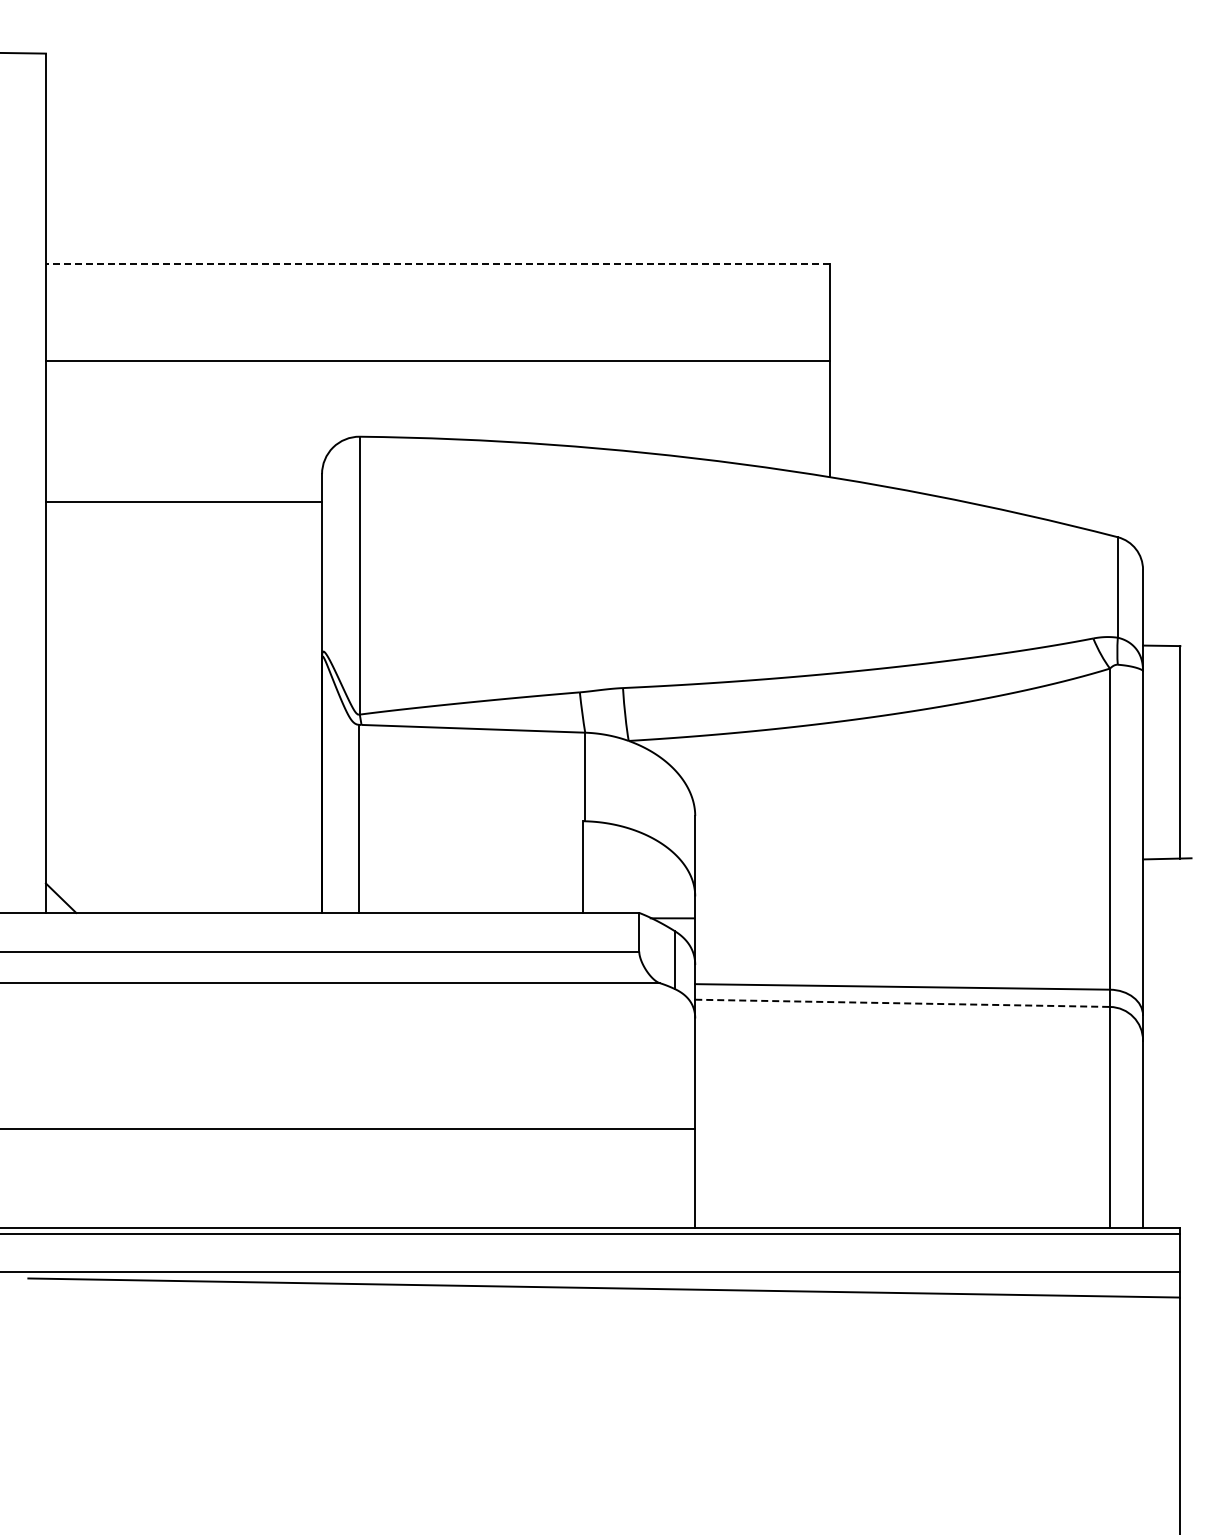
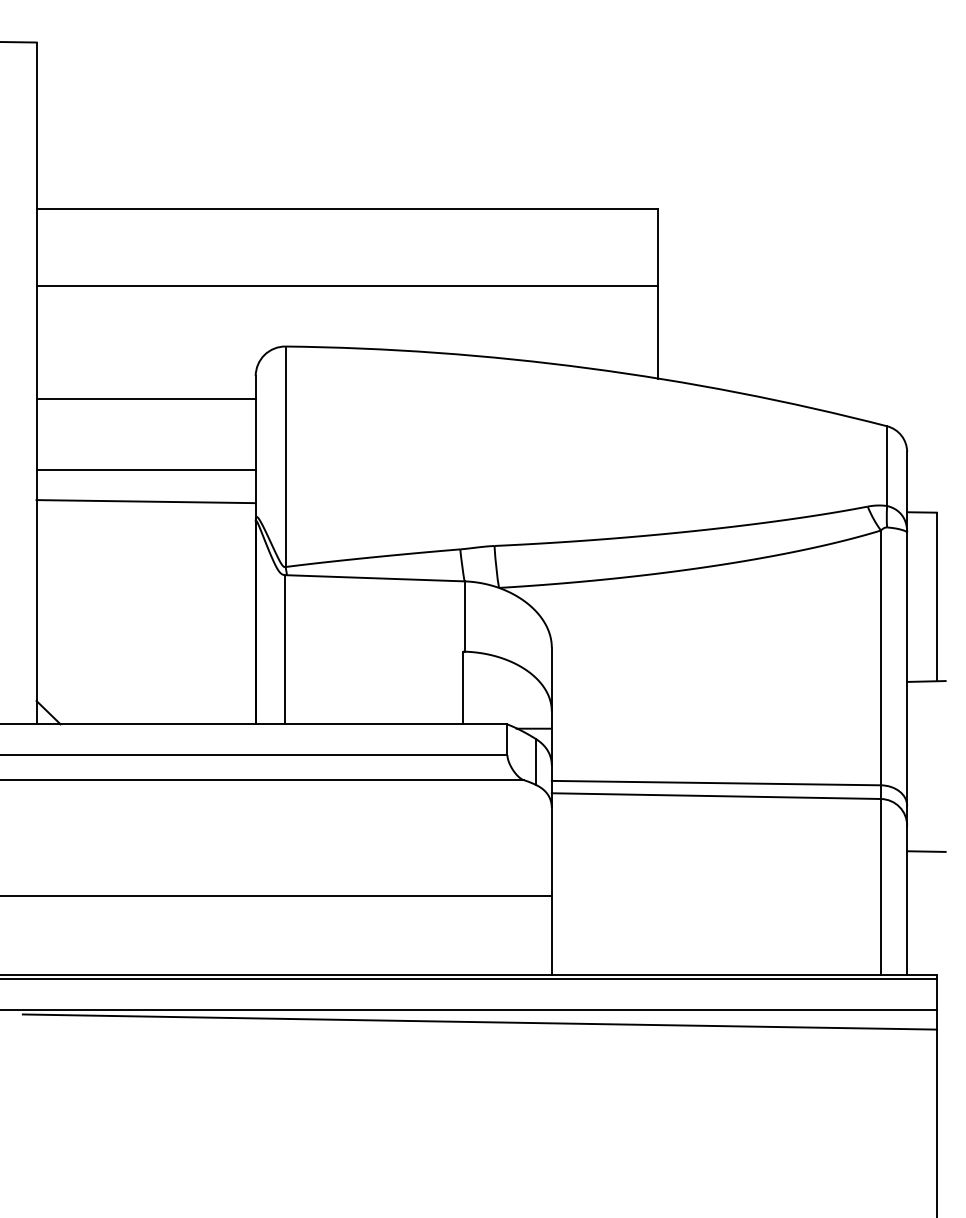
line: (437, 264) -> (347, 209), dashed -> solid
line: (183, 592) -> (145, 470), added
line: (183, 632) -> (145, 501), added
line: (903, 1003) -> (717, 796), dashed -> solid
line: (1167, 1072) -> (926, 851), added

